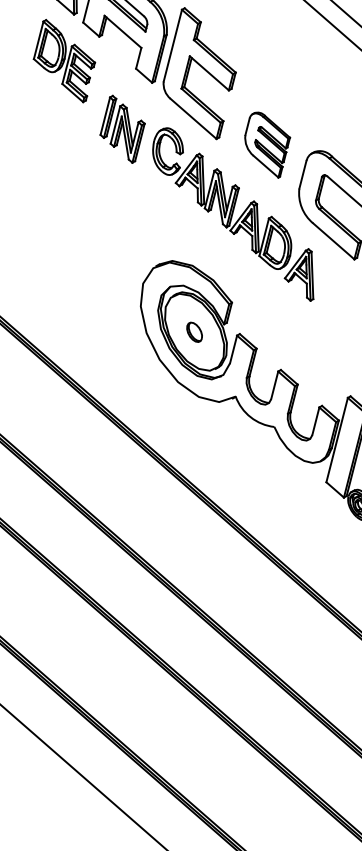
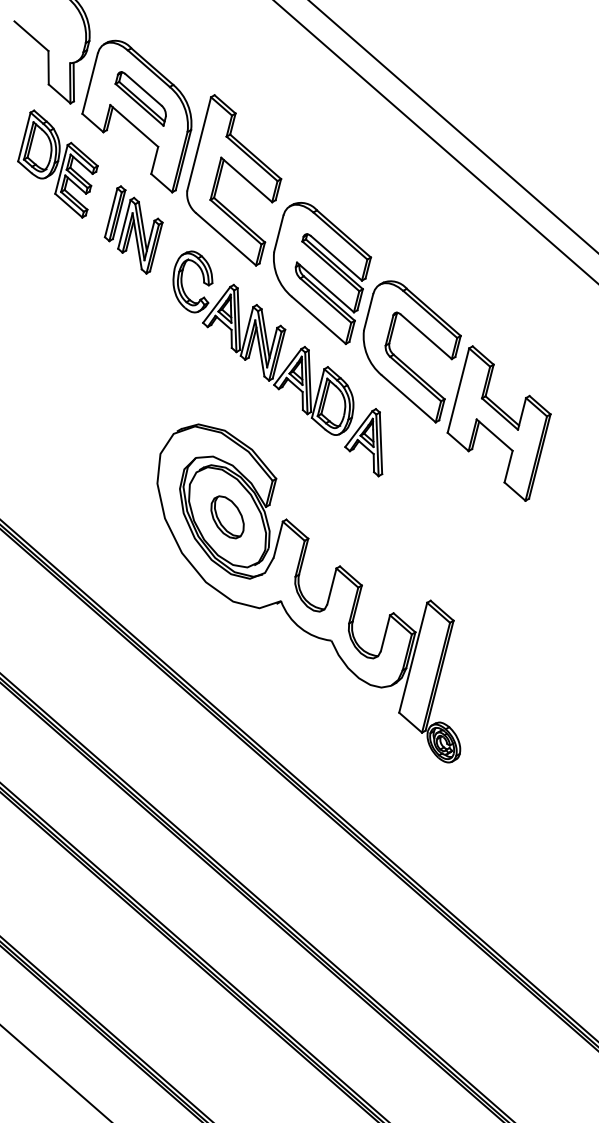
part: (122, 128) -> (133, 229), moved
part: (267, 145) -> (322, 273), size x1.67
part: (194, 332) -> (227, 517), size x1.67

